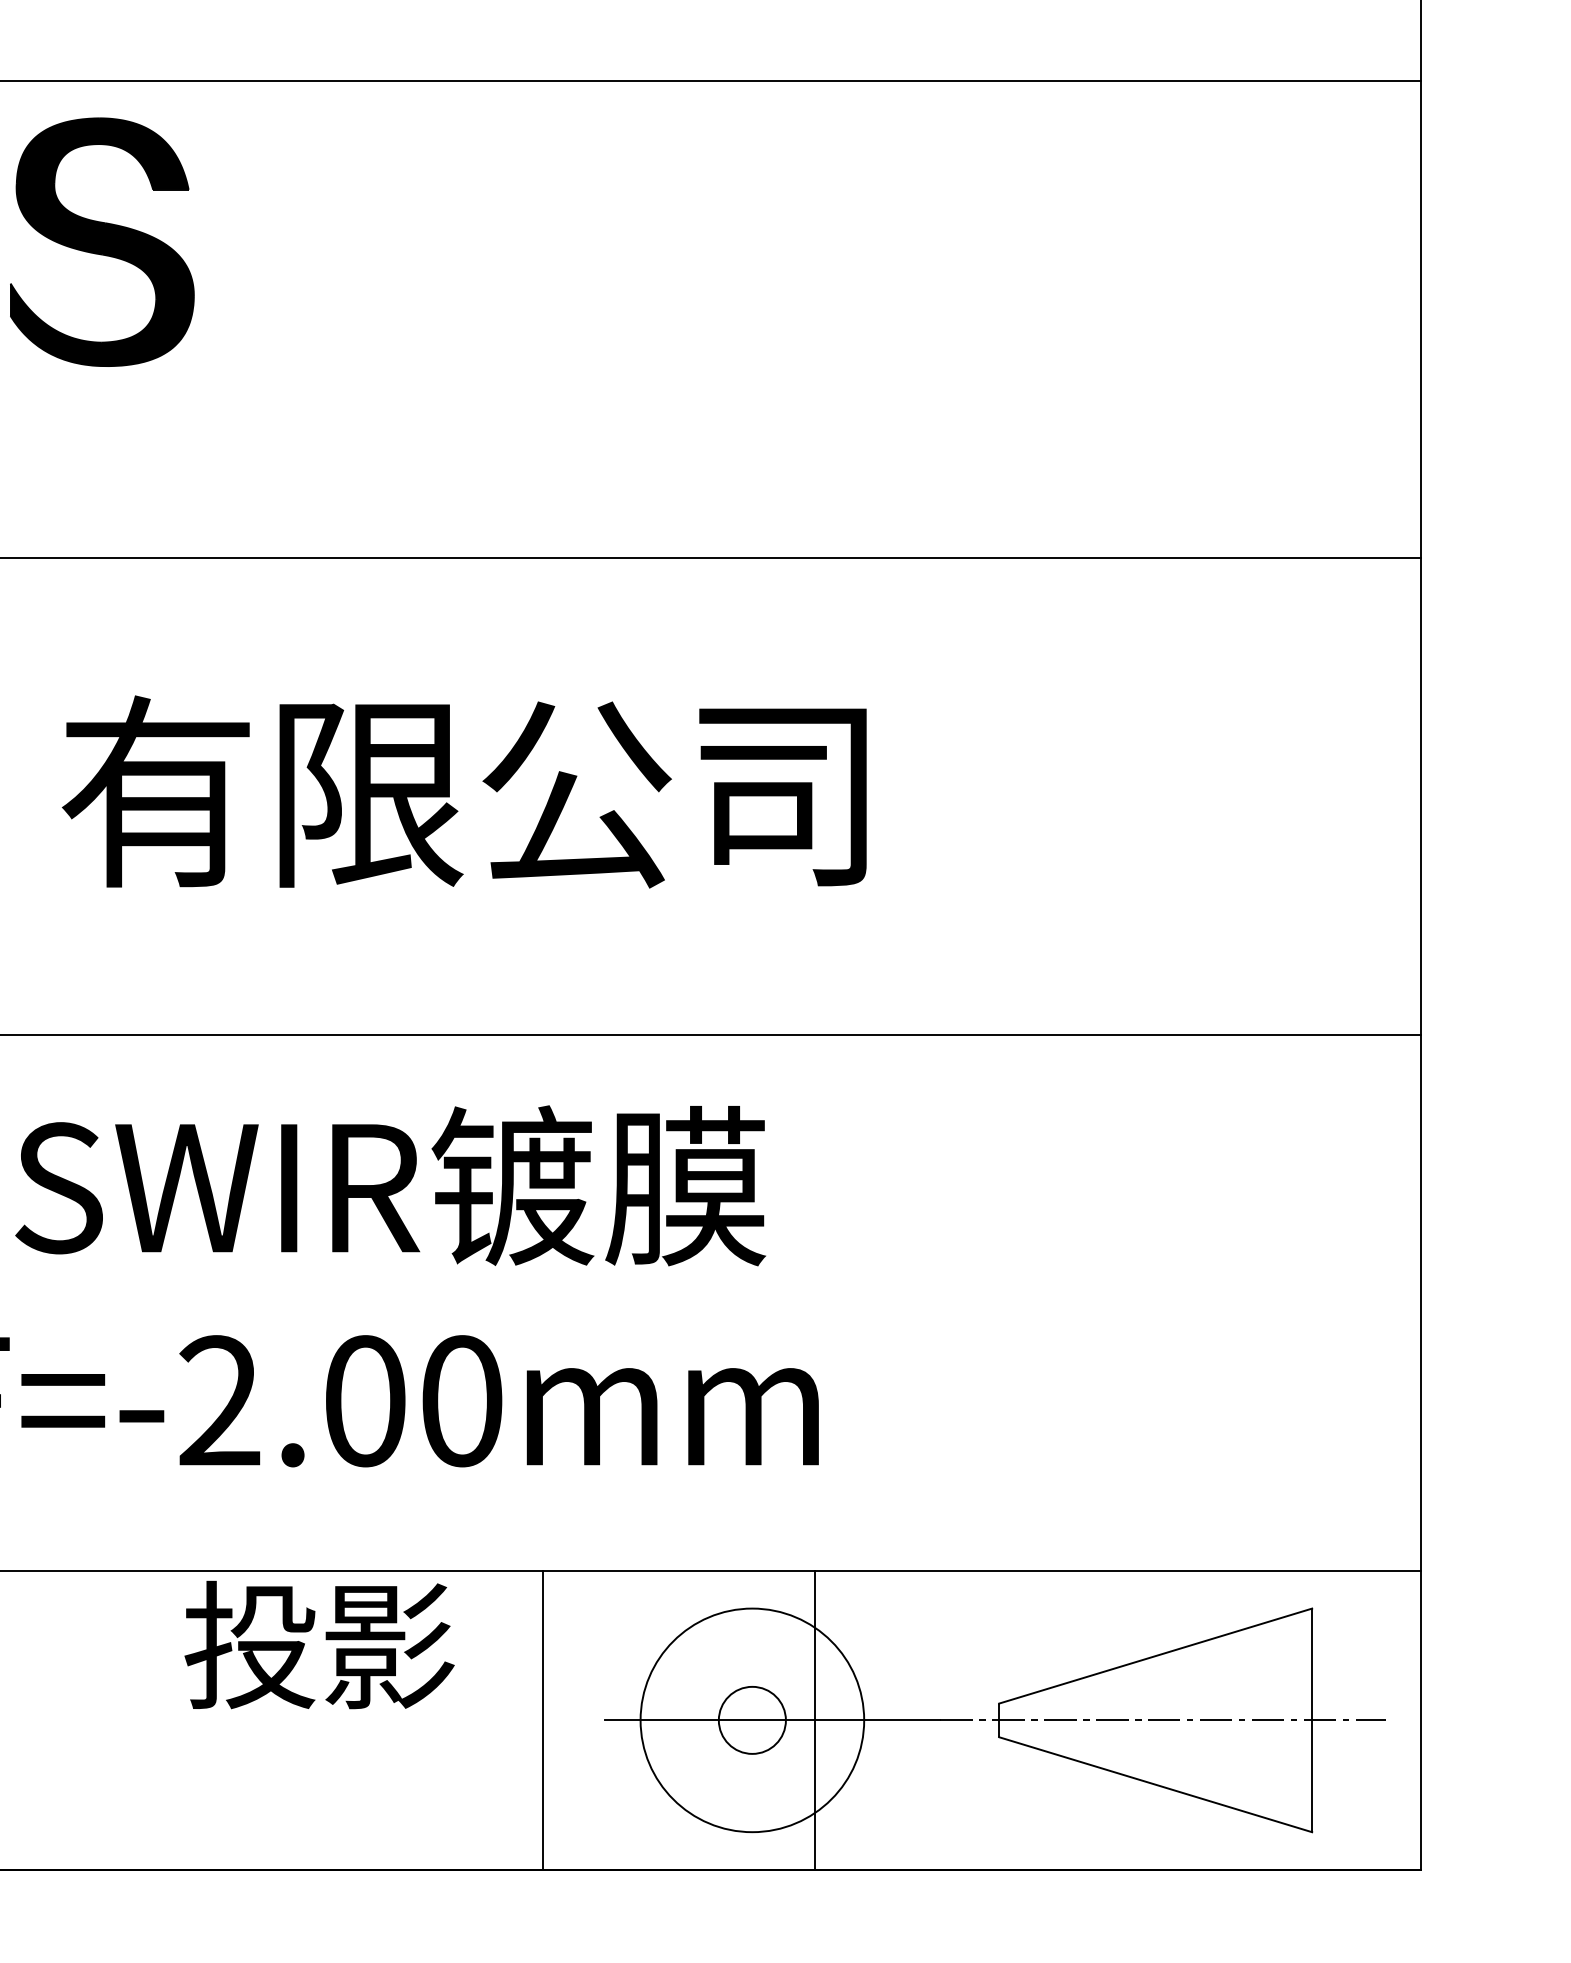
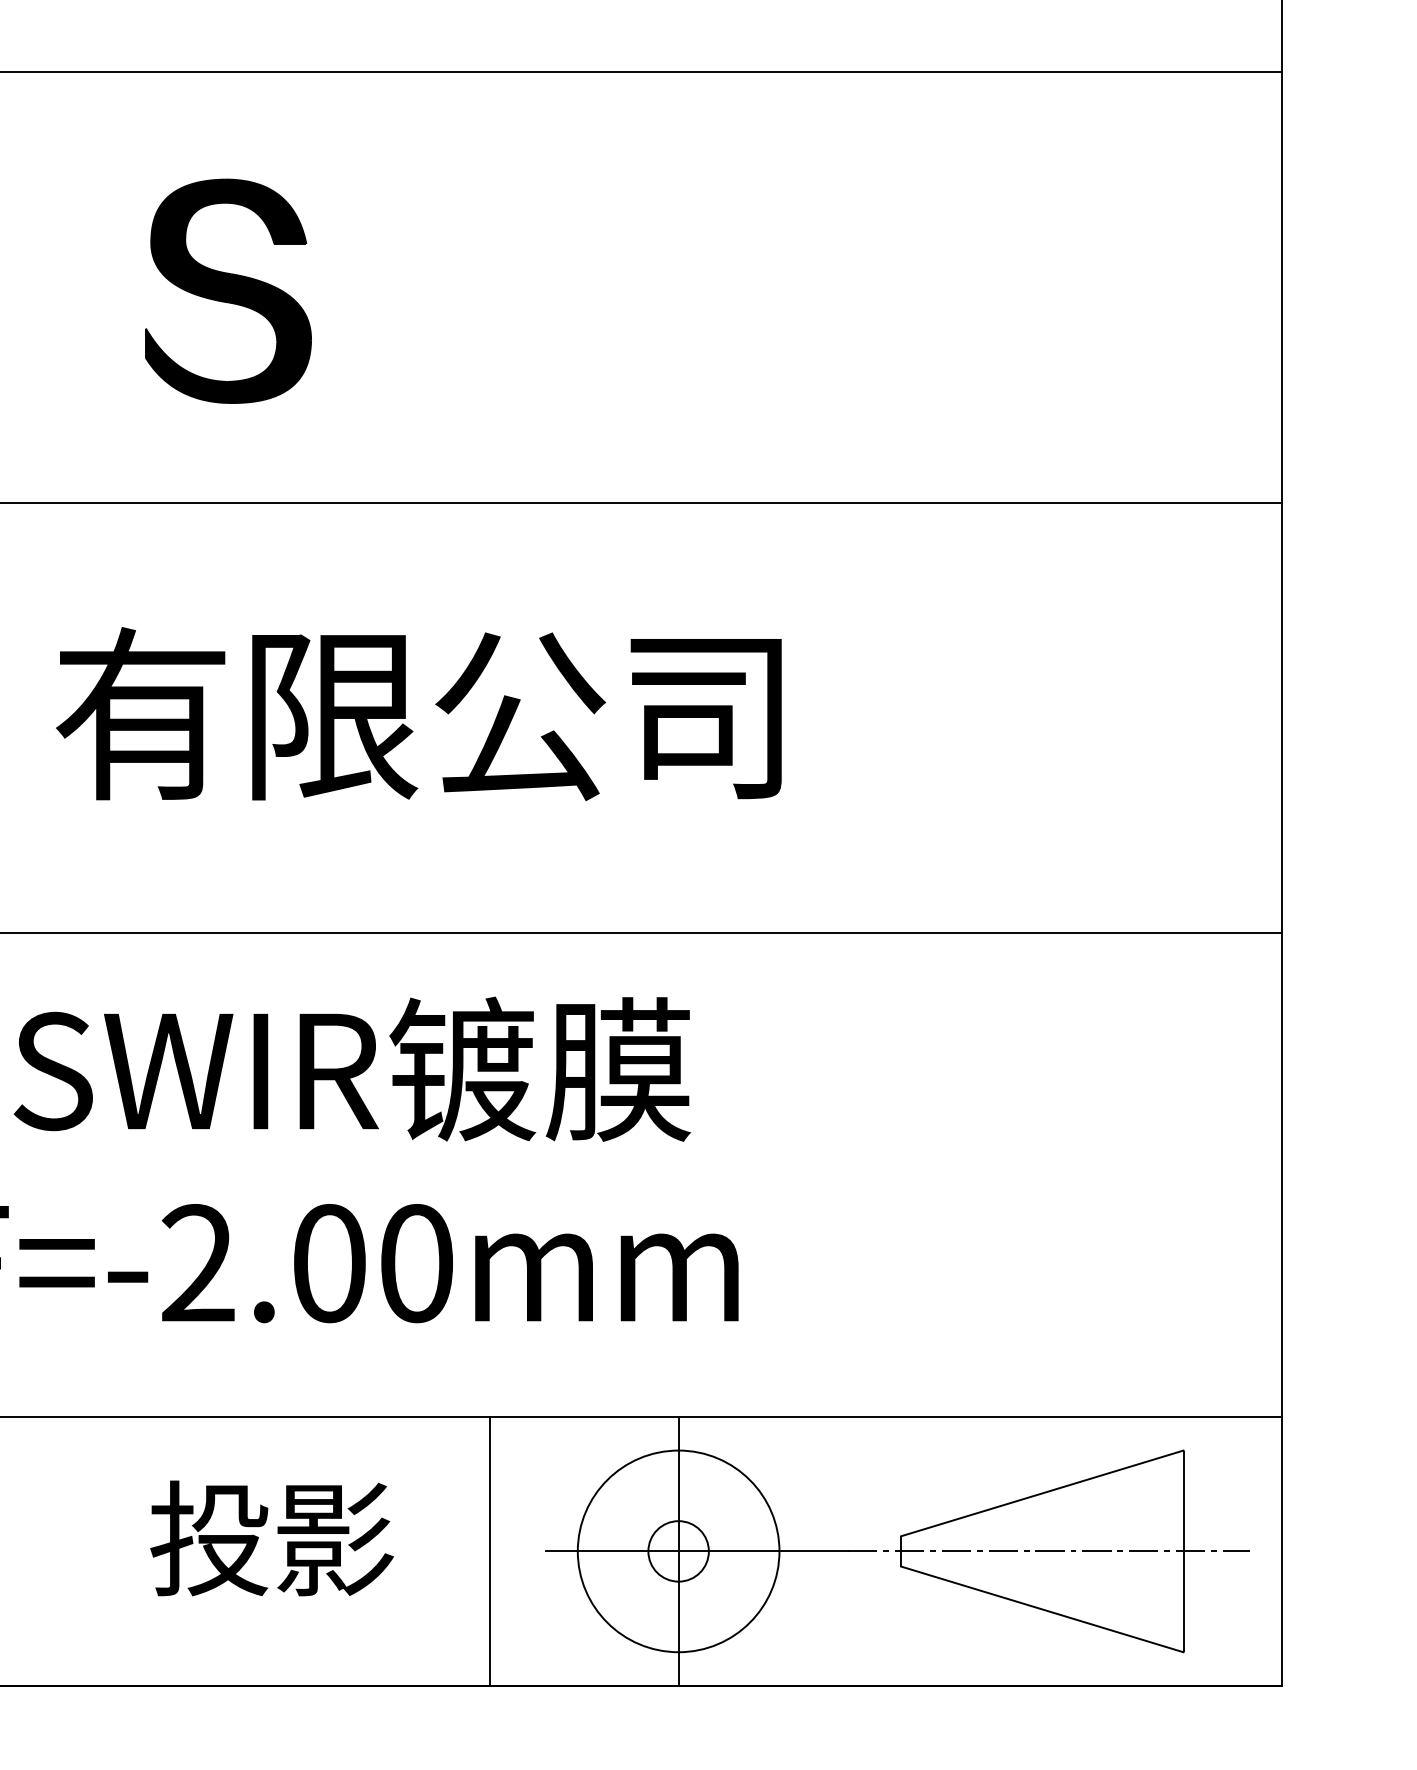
part: (102, 241) -> (228, 290), moved
text: (319, 1644) -> (271, 1537), moved
line: (815, 1720) -> (678, 1551), moved

